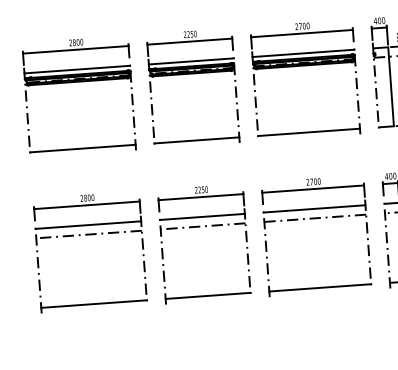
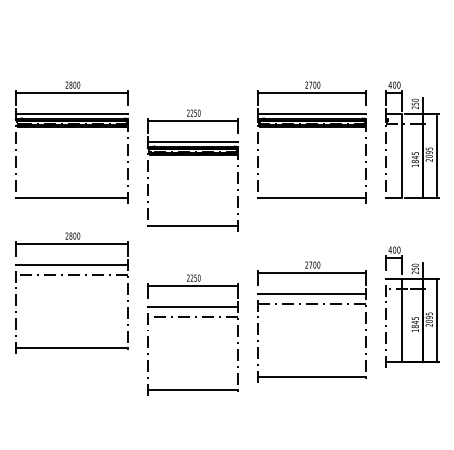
part: (191, 74) -> (192, 155), moved
part: (315, 219) -> (311, 304), moved
part: (200, 227) -> (189, 317), moved
part: (88, 235) -> (71, 275), moved

